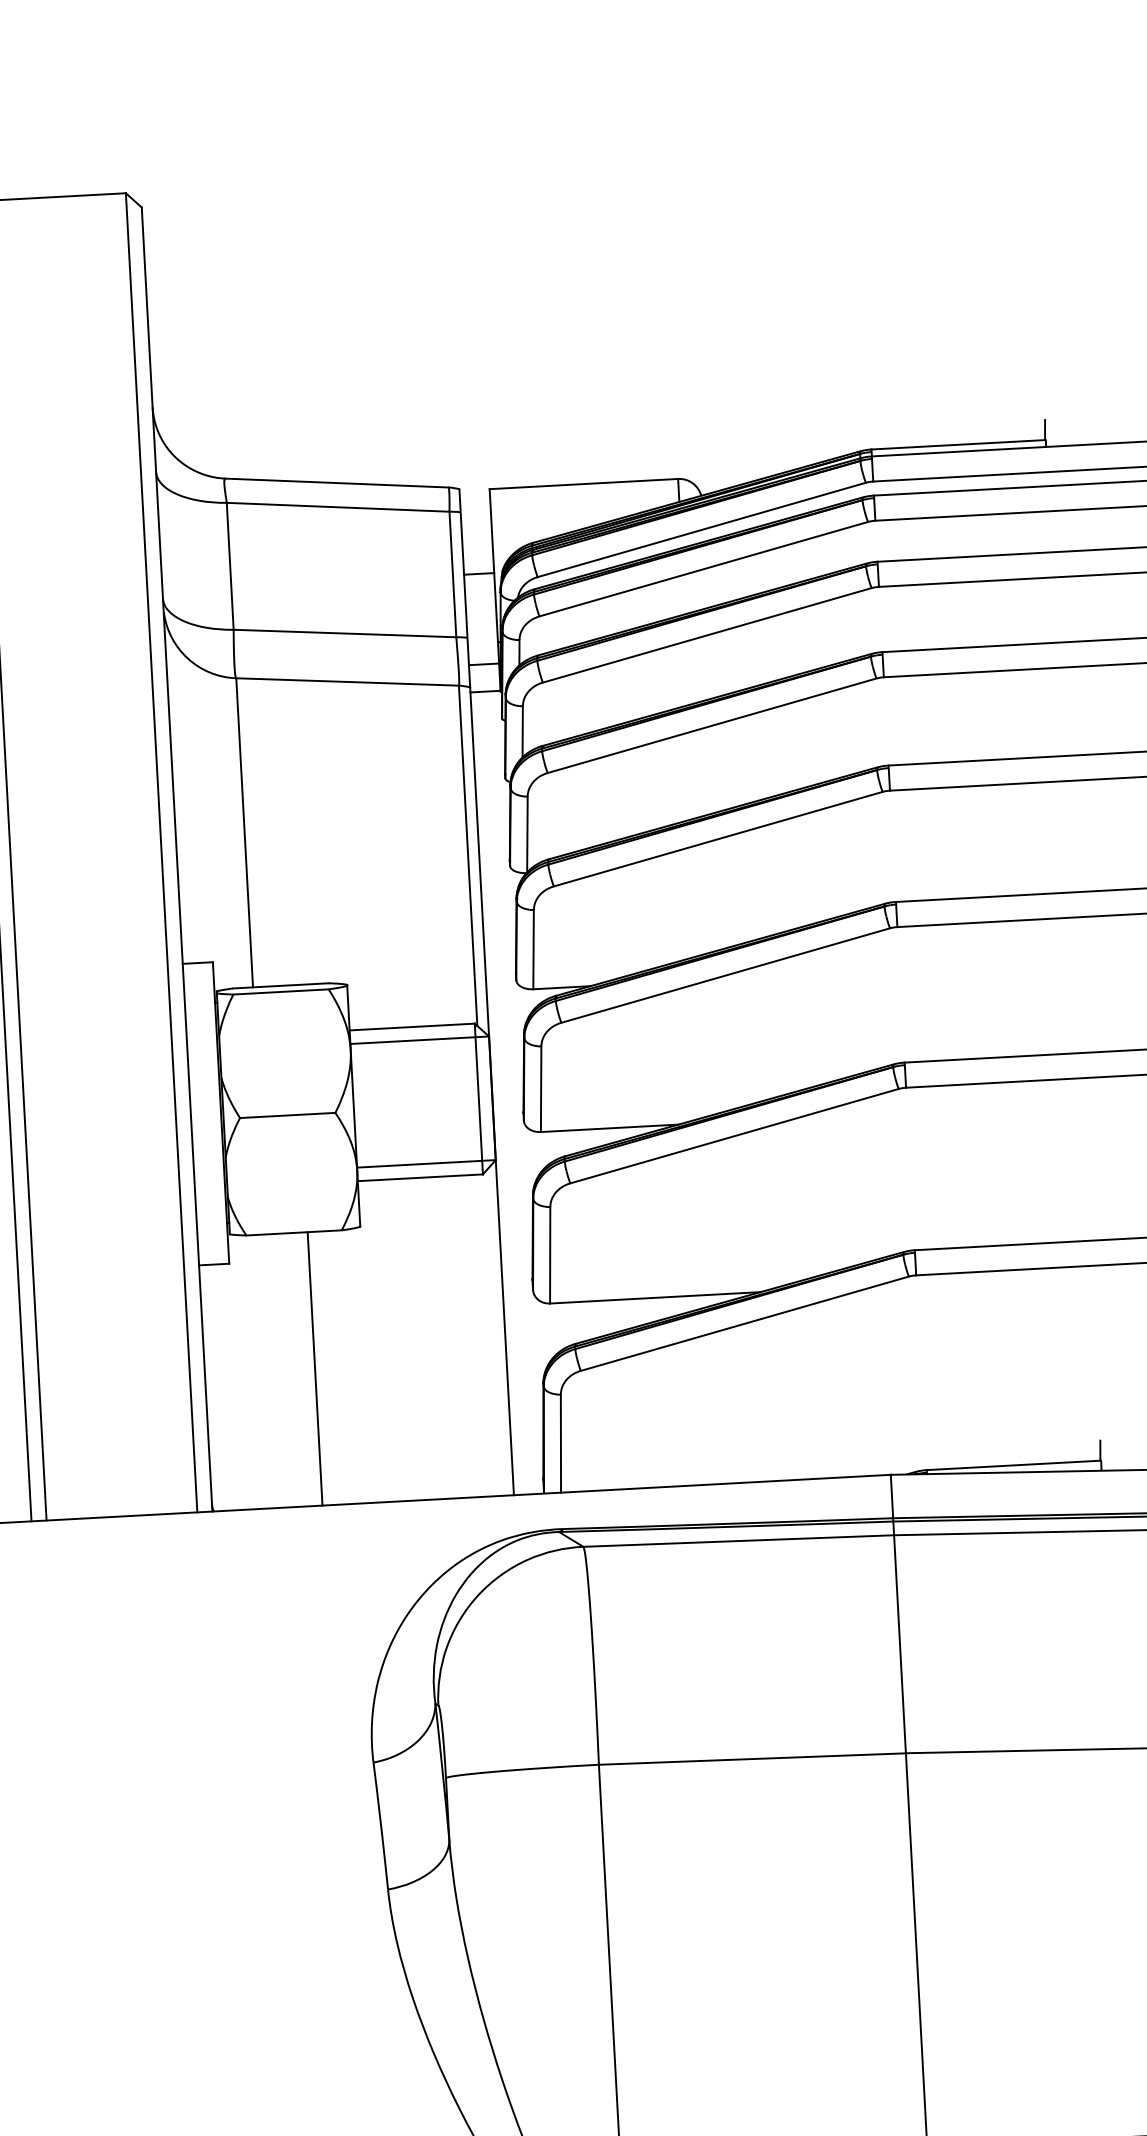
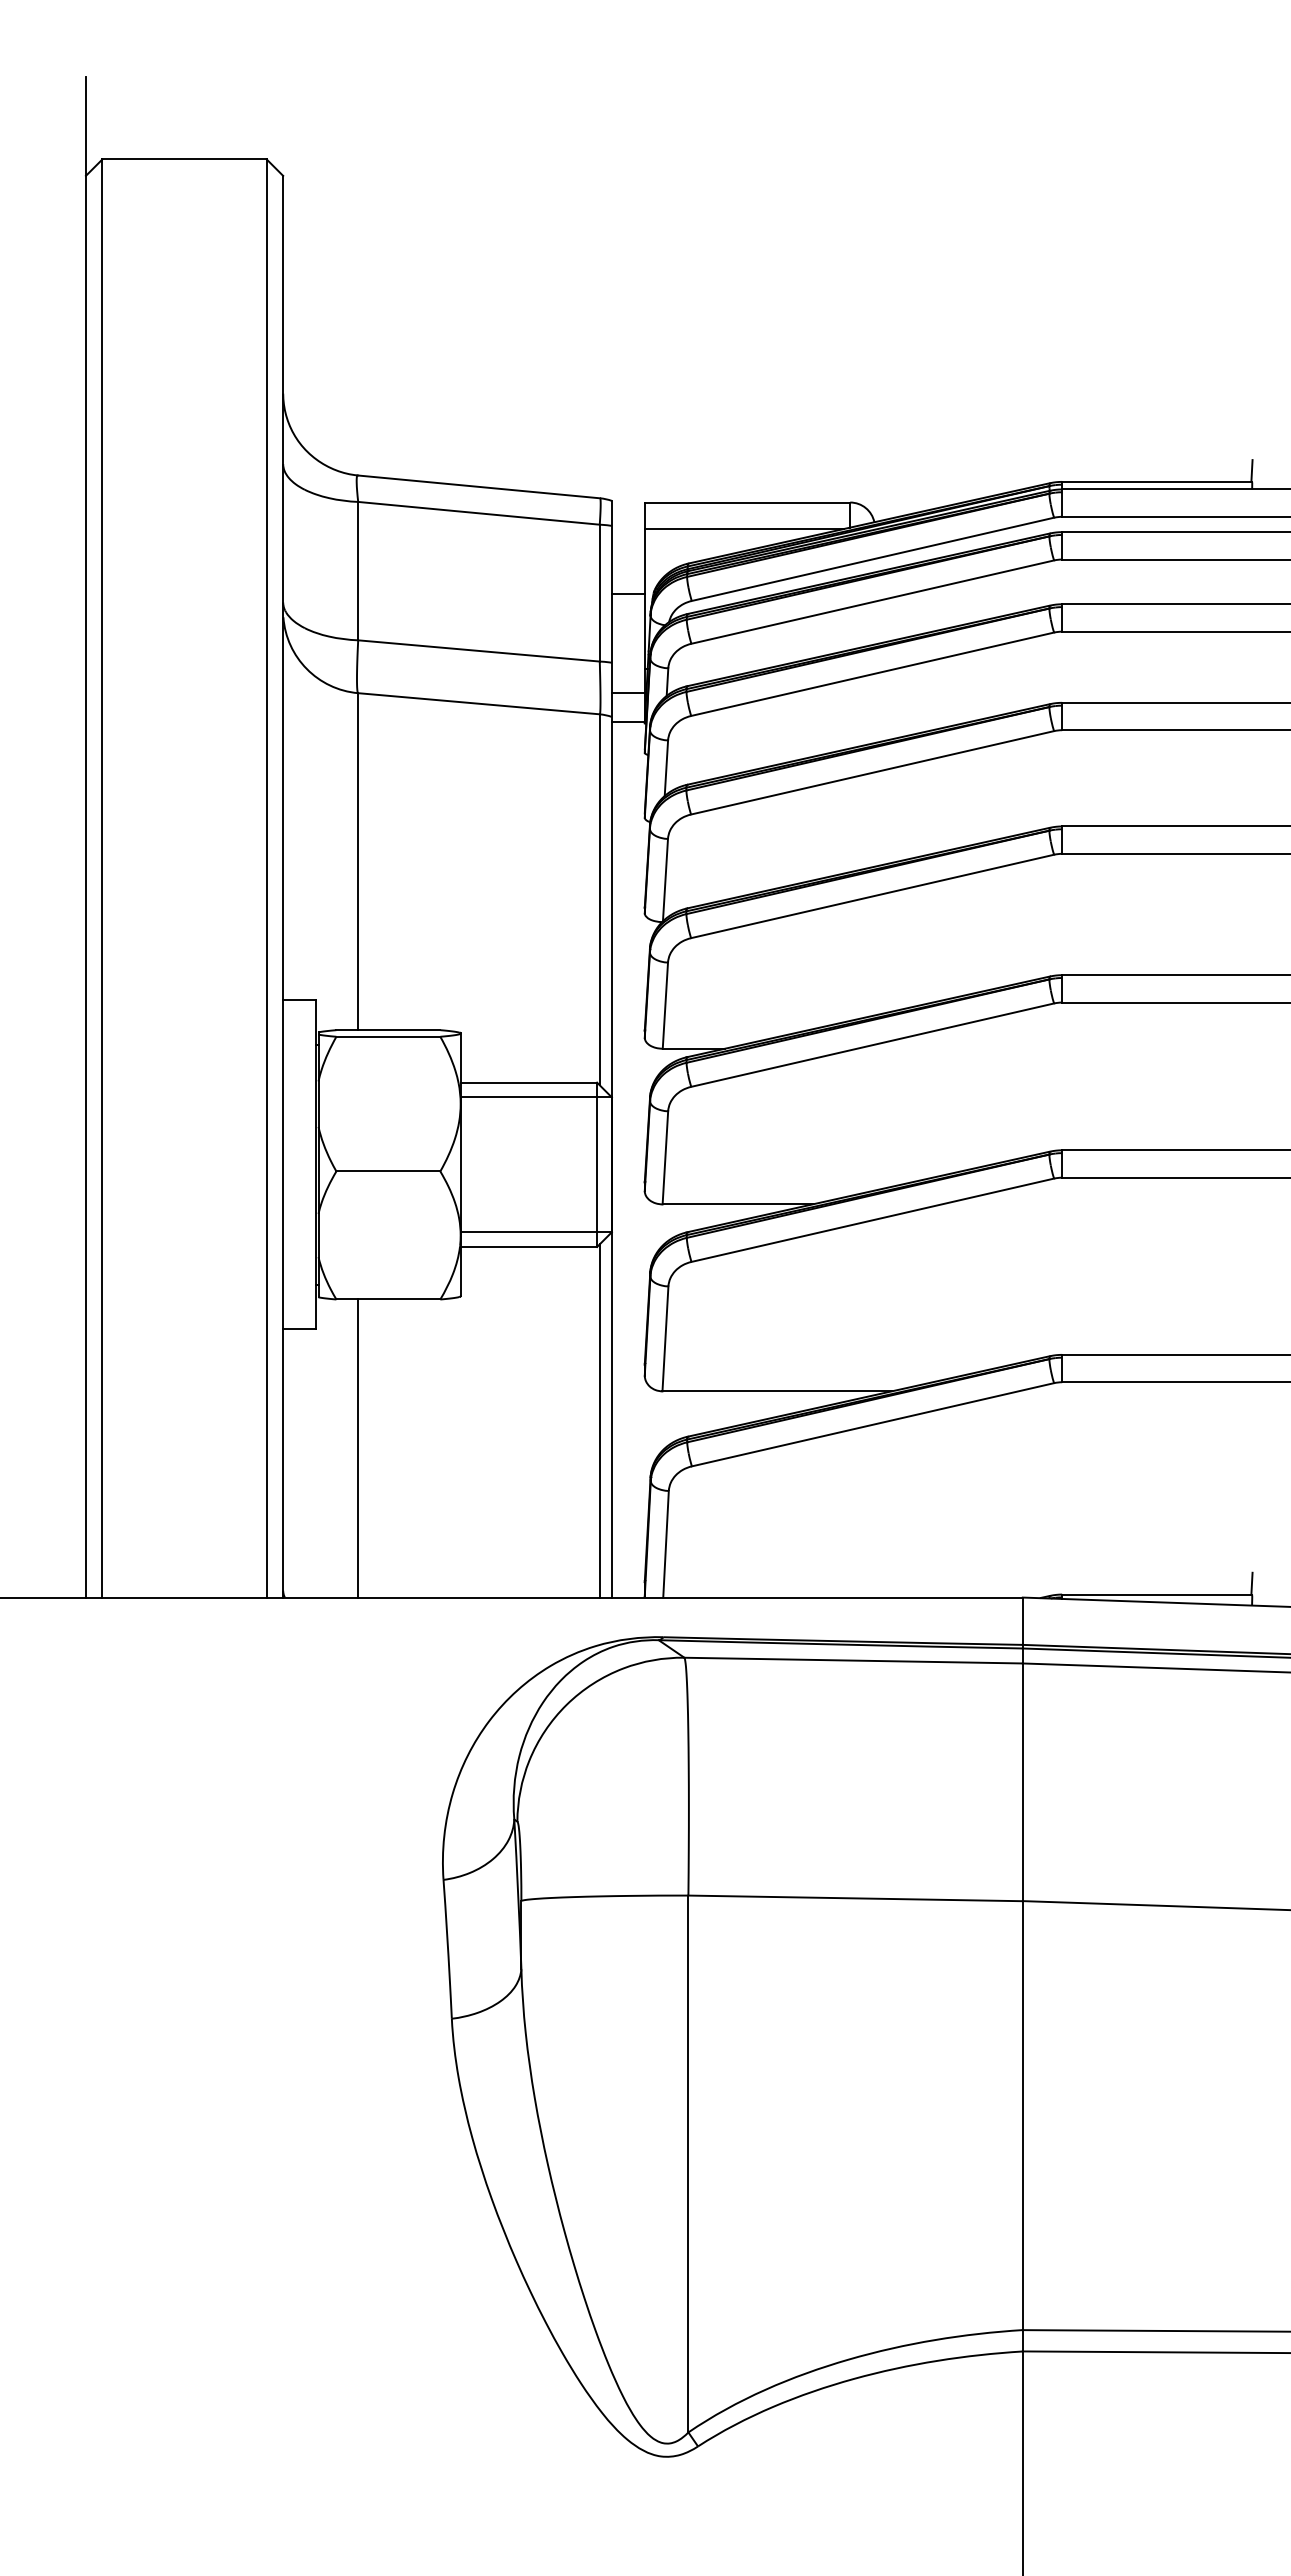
line: (581, 508) -> (743, 529), added
line: (493, 1333) -> (599, 1420), added
line: (315, 1368) -> (358, 1448), moved

